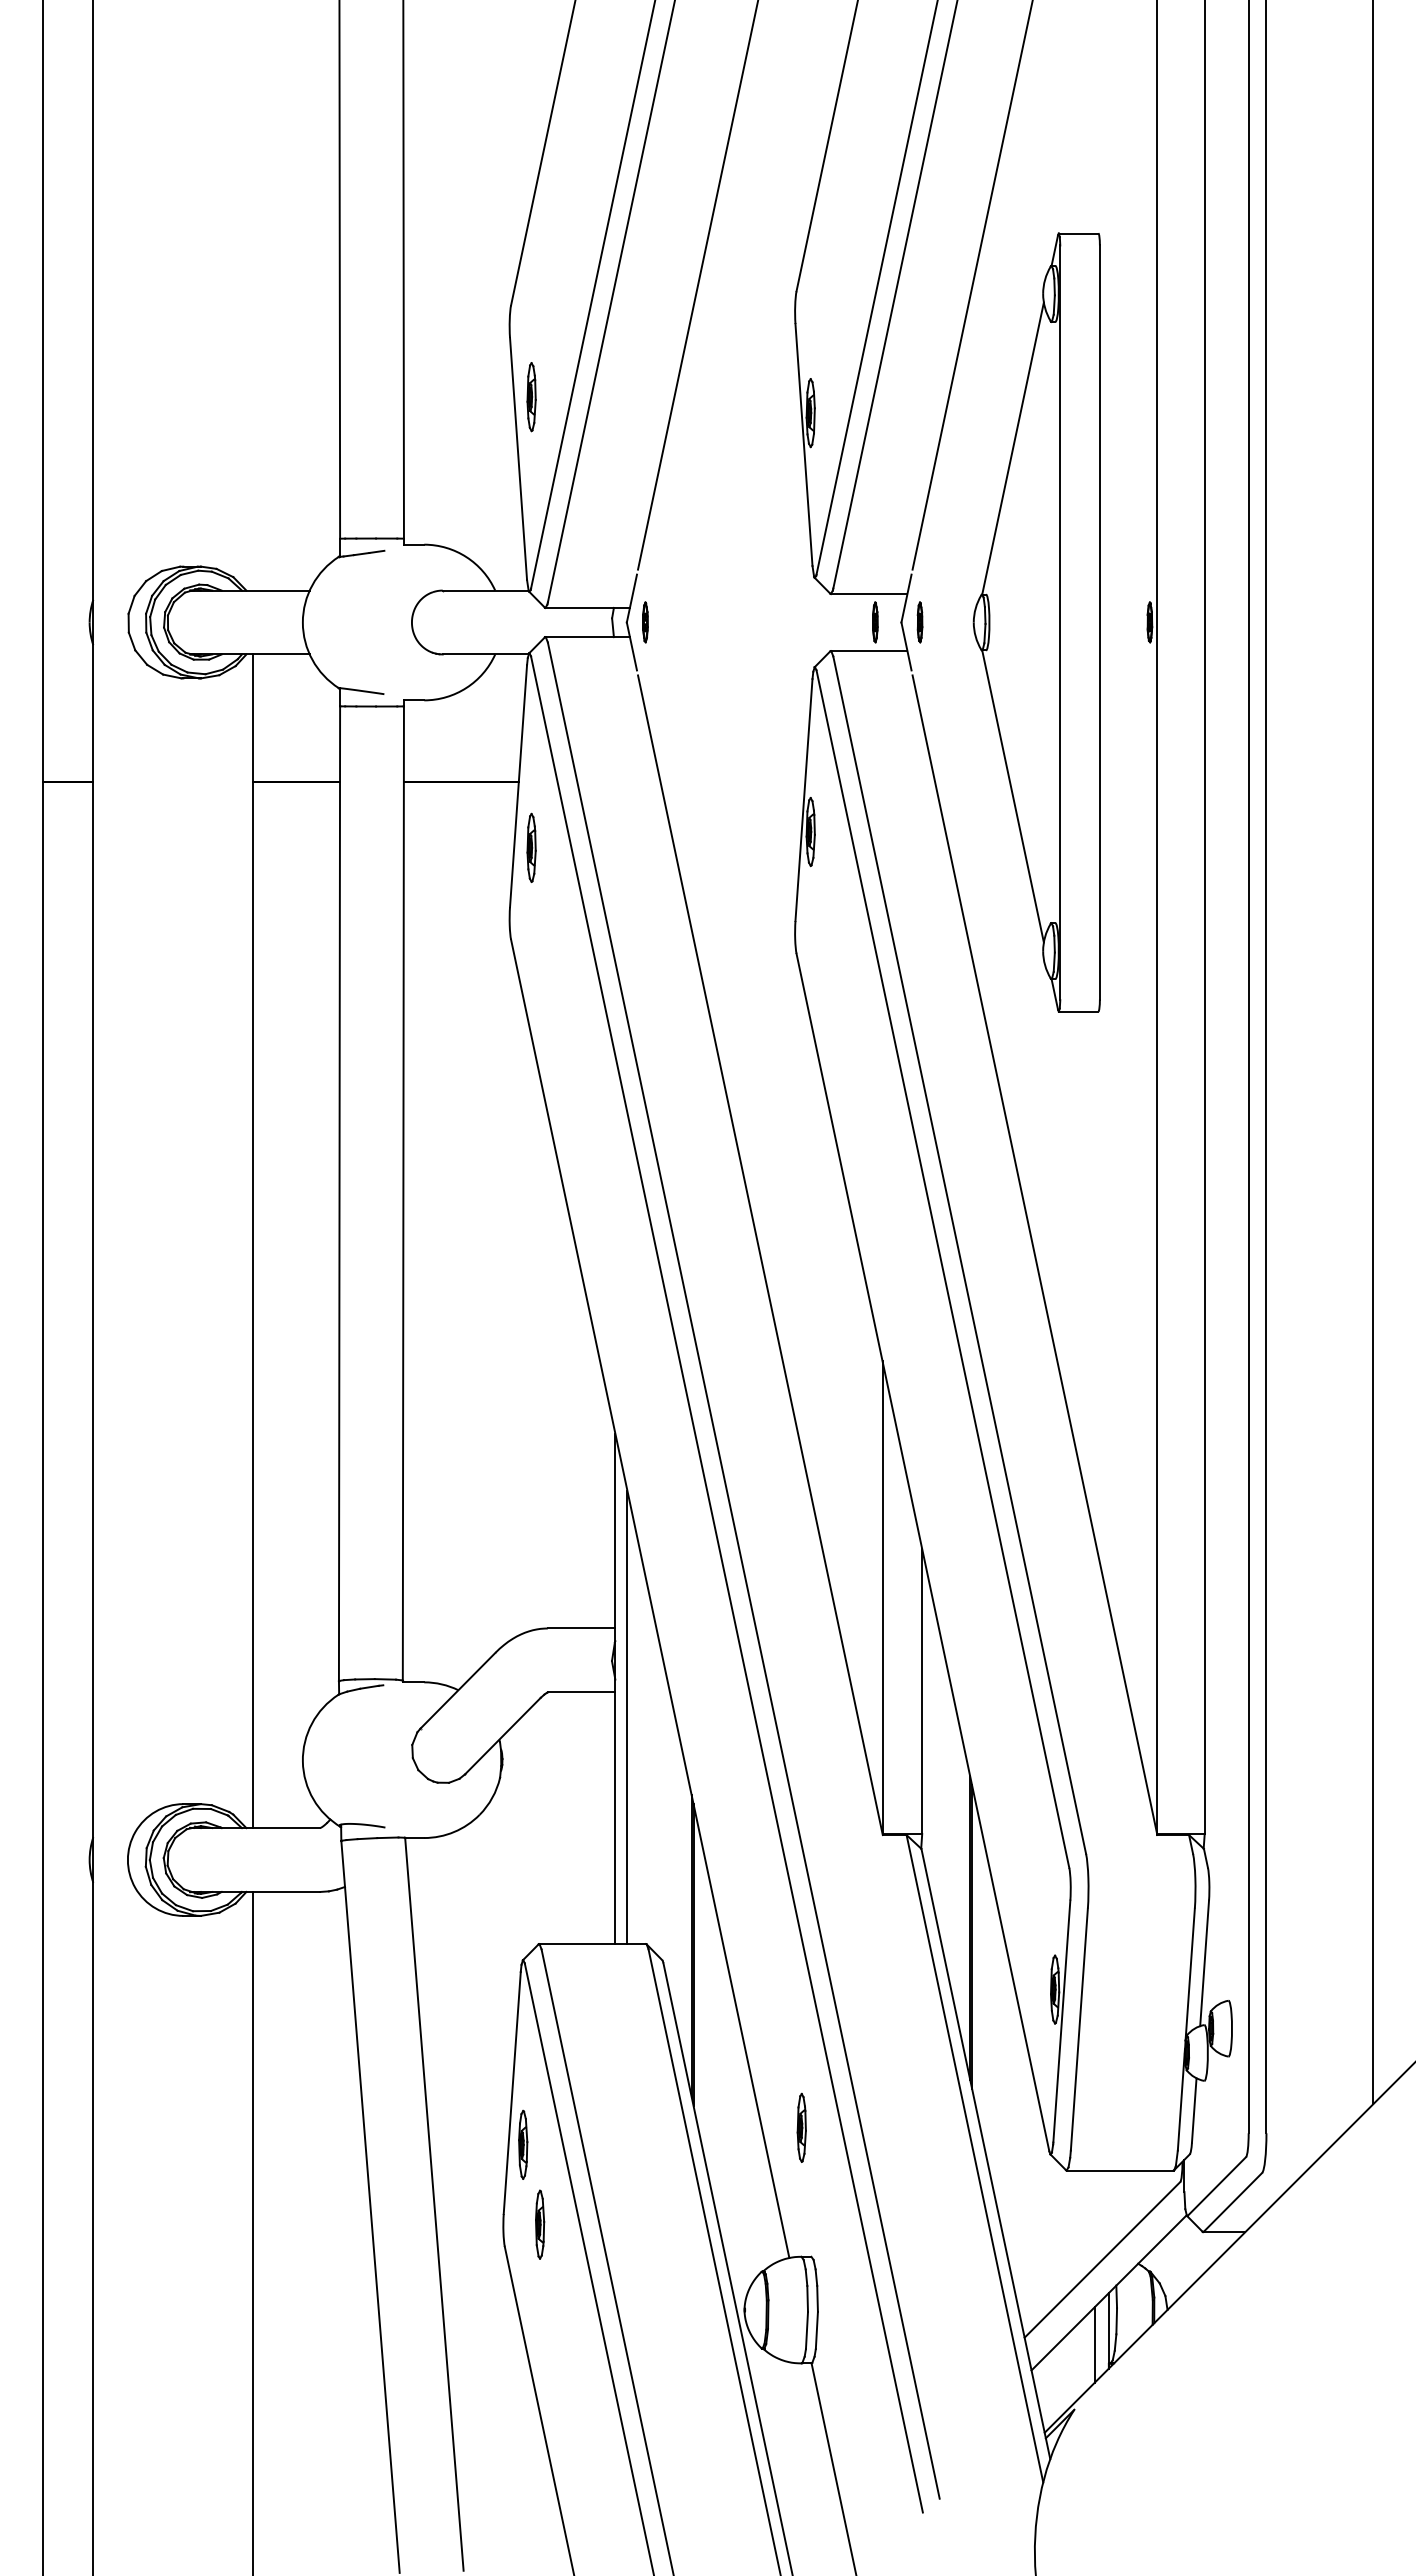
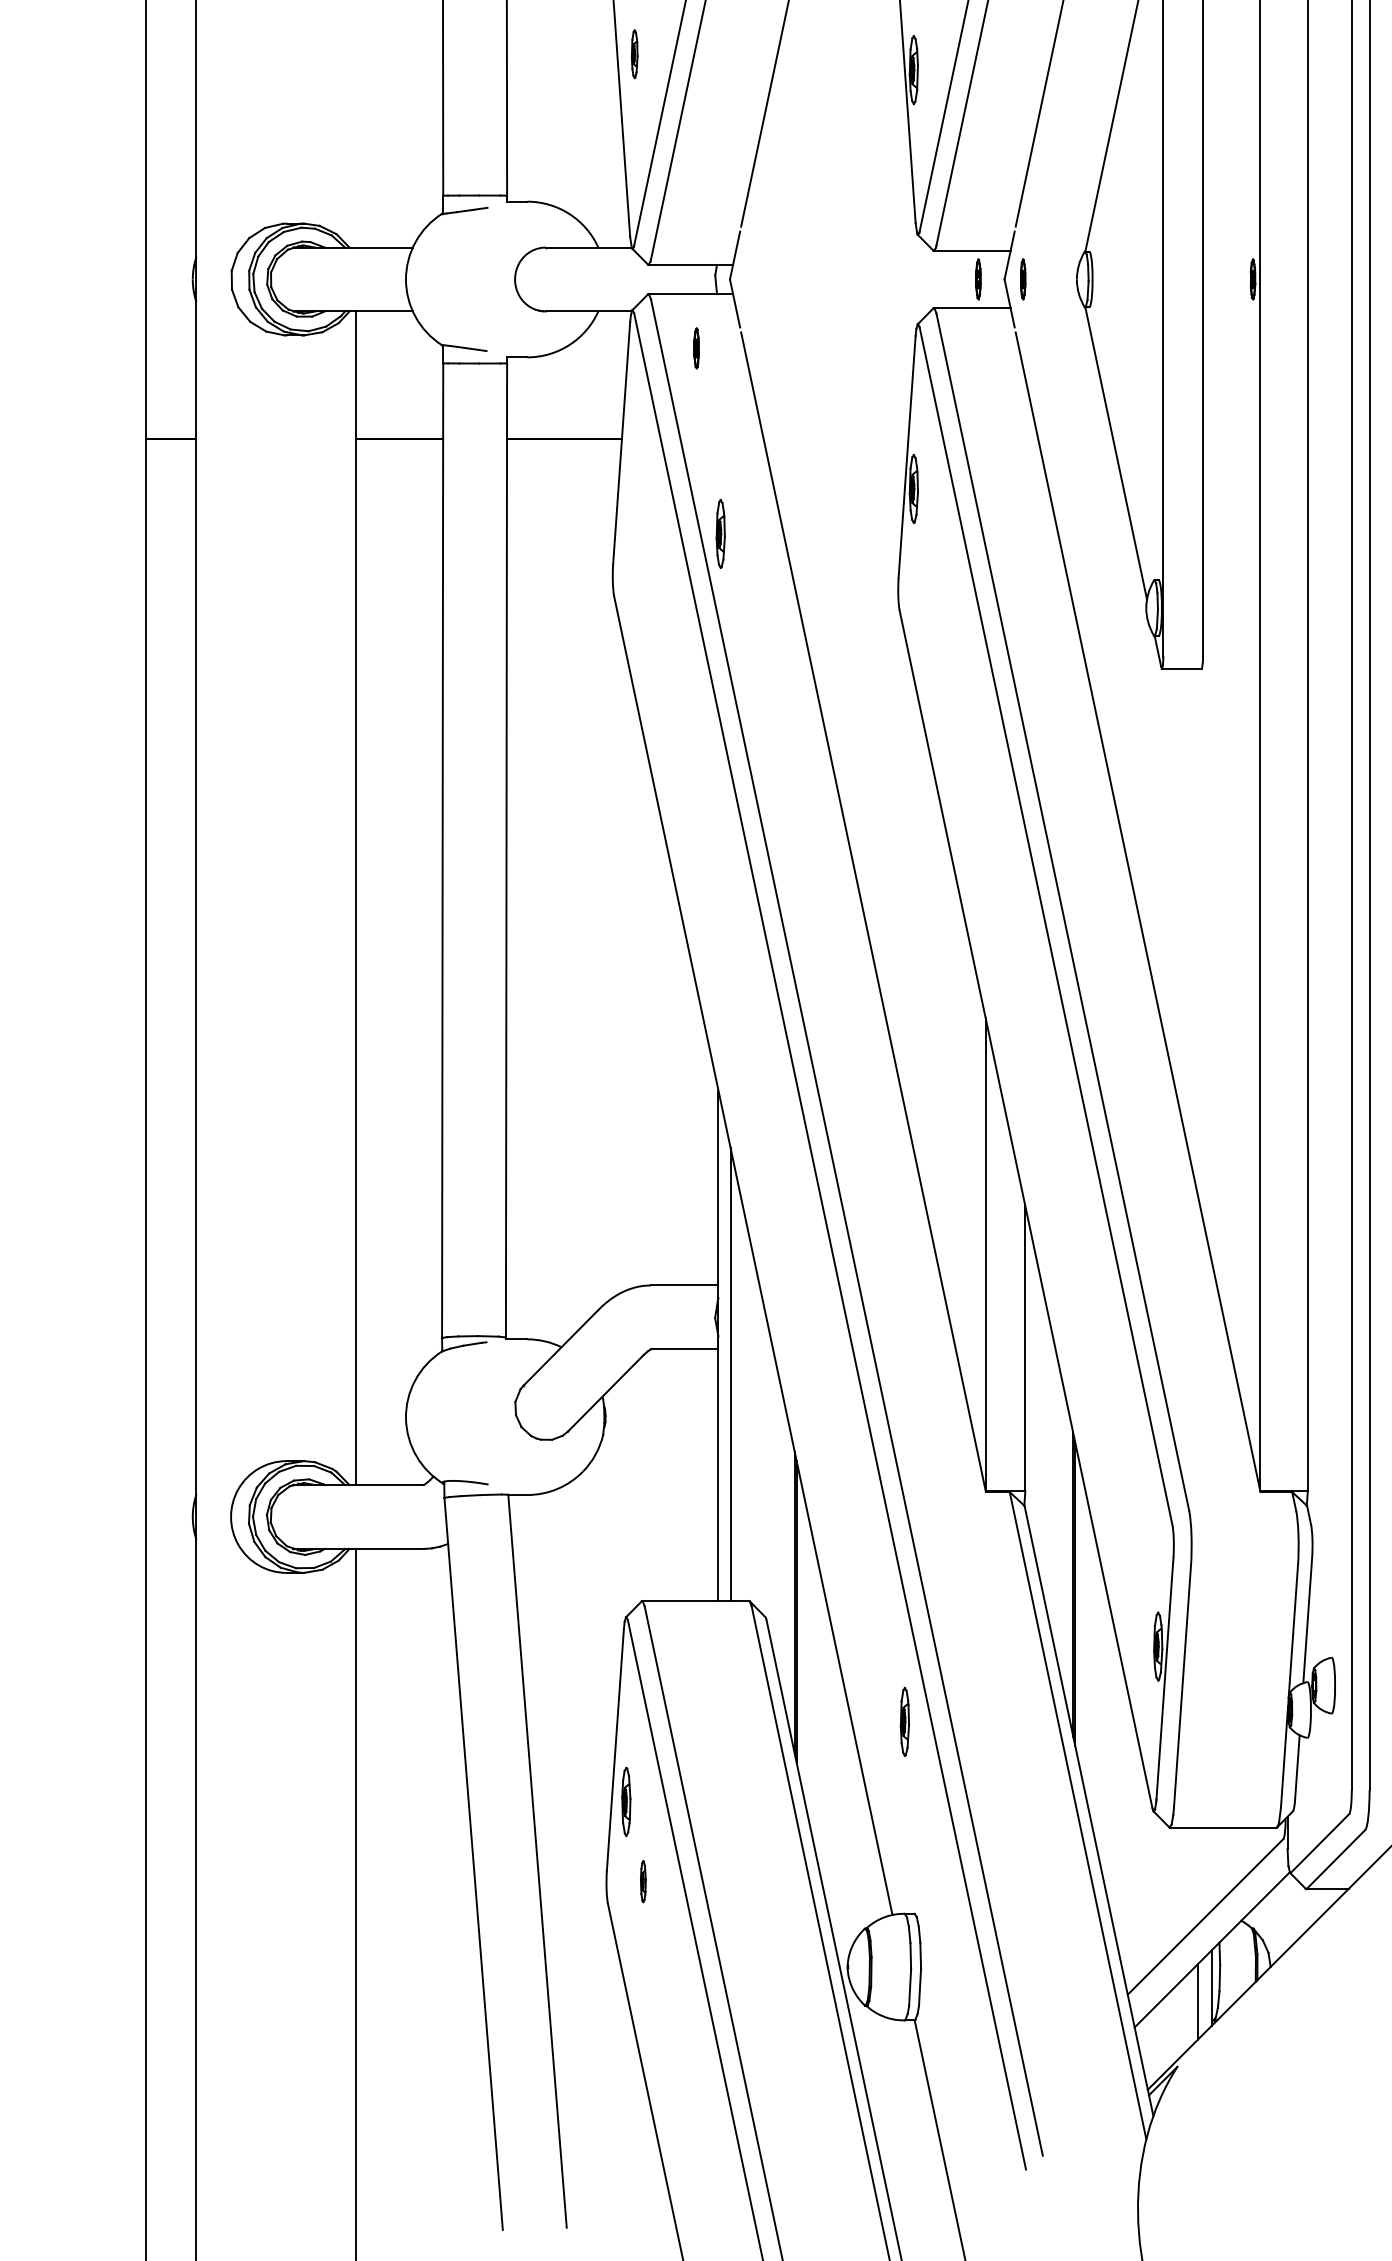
part: (531, 397) -> (634, 54), size x0.7
part: (645, 622) -> (696, 348), moved
part: (531, 847) -> (720, 533), moved
part: (801, 2127) -> (904, 1721), moved
part: (540, 2224) -> (643, 1881), size x0.6

